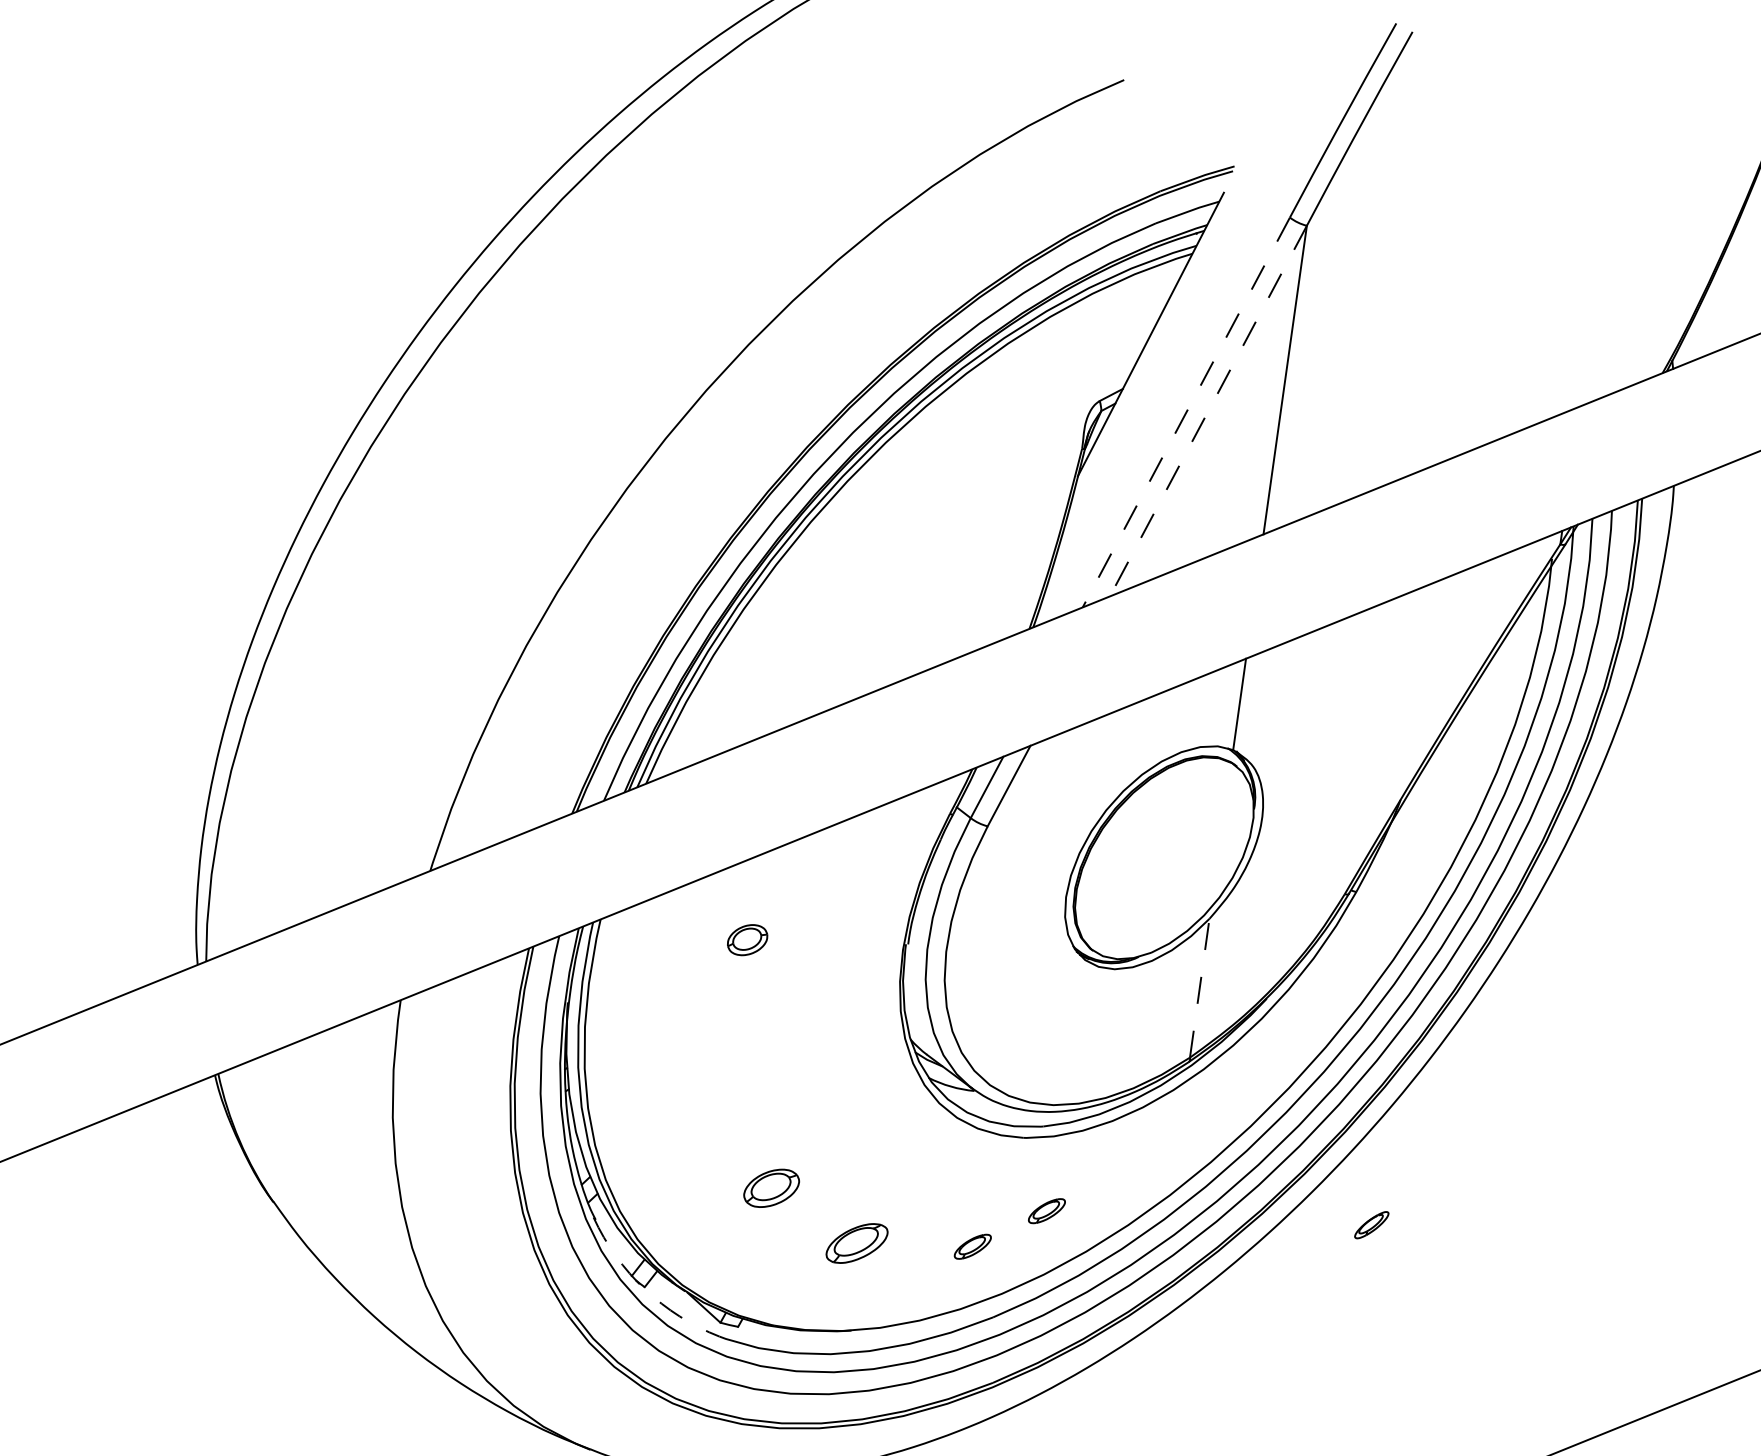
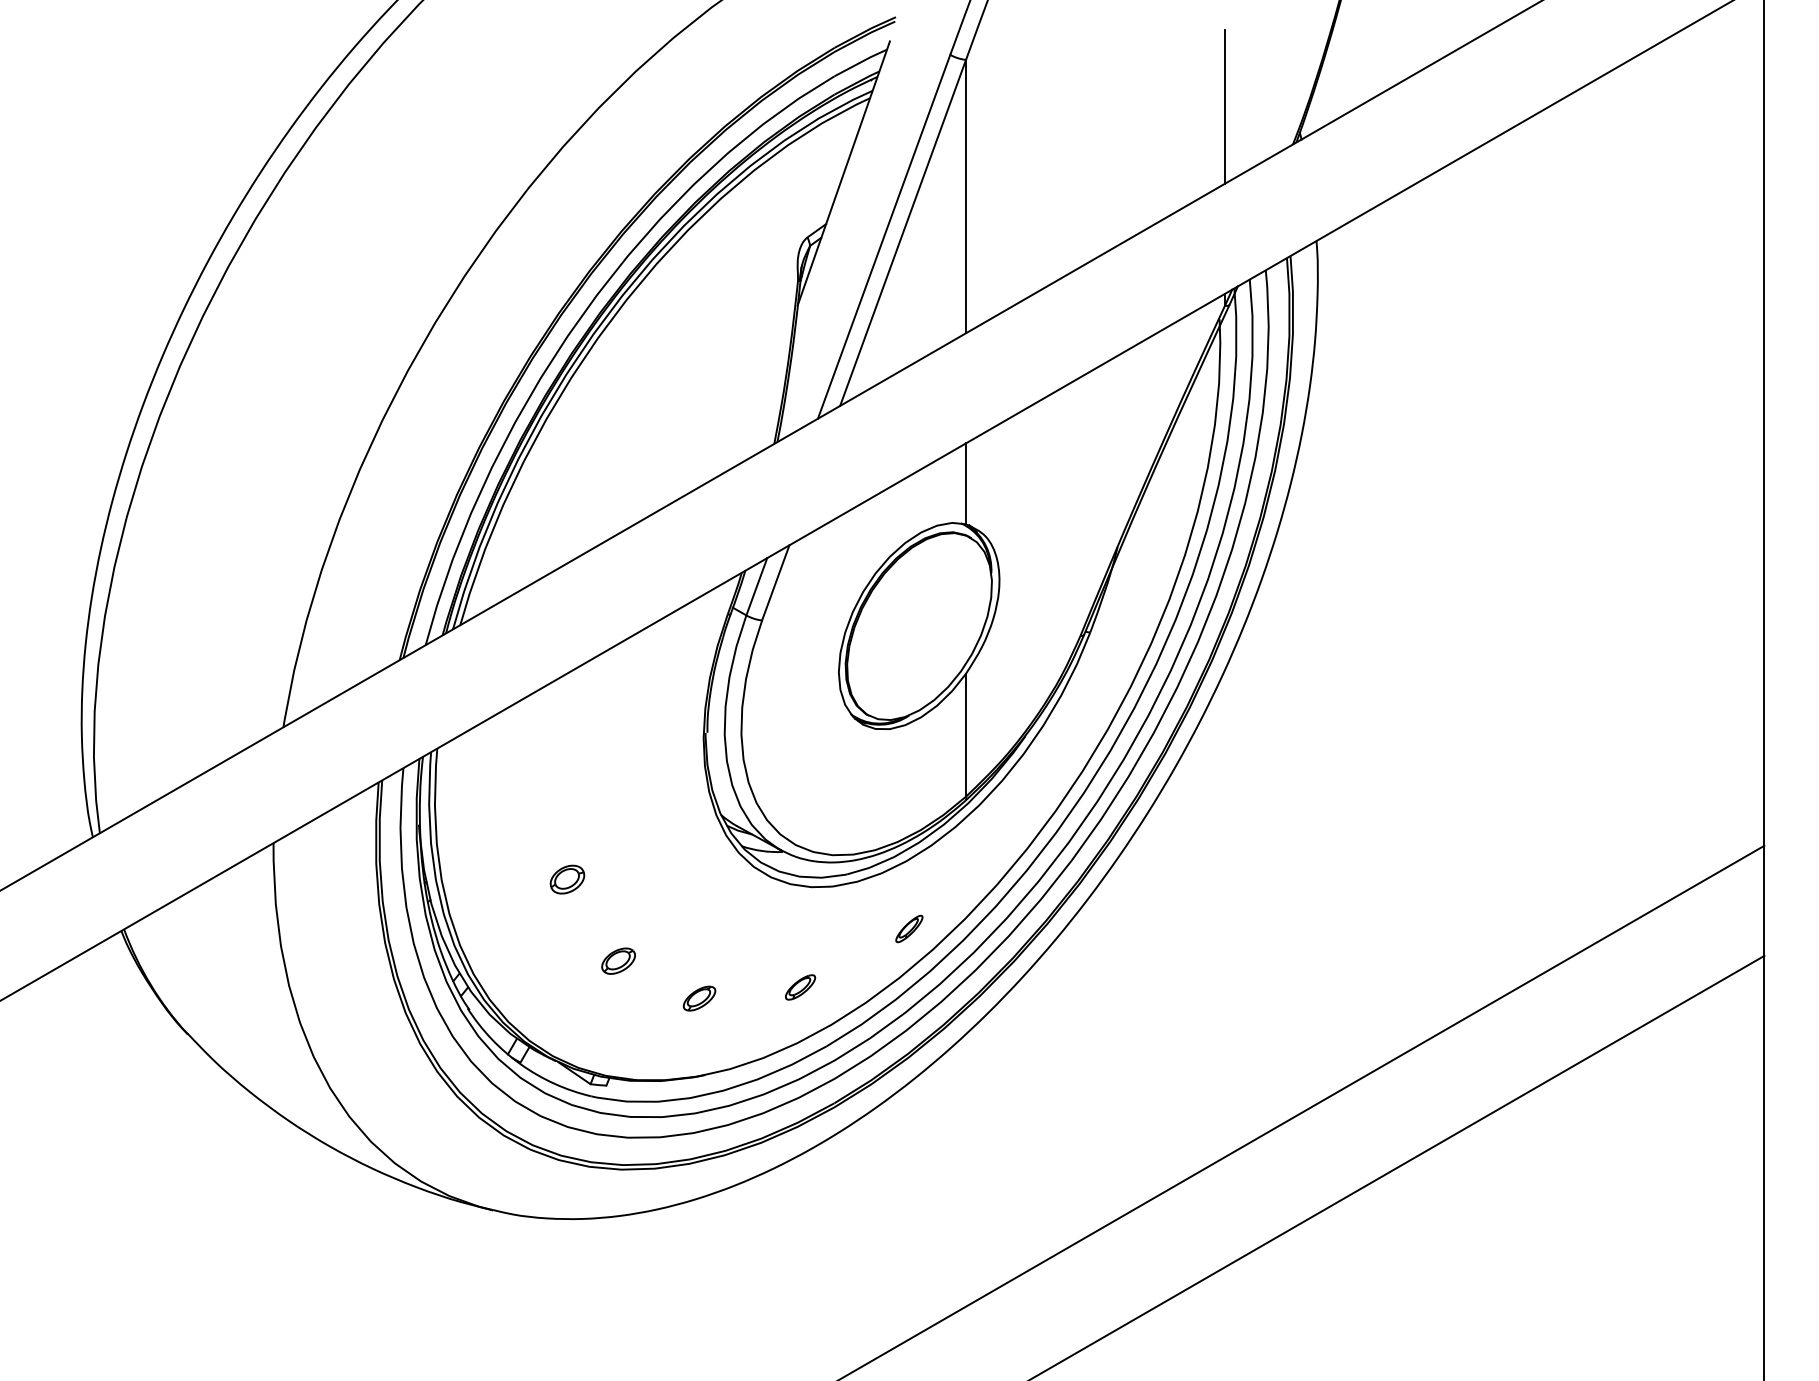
line: (1592, 319) -> (1225, 106), added
line: (1207, 411) -> (902, 233), dashed -> solid
line: (1186, 412) -> (884, 236), dashed -> solid
part: (747, 940) -> (567, 879), moved
line: (1200, 987) -> (966, 734), dashed -> solid
part: (771, 1187) -> (618, 960), size x0.71
part: (1046, 1211) -> (860, 947), removed
part: (1372, 1224) -> (909, 928), moved
part: (857, 1243) -> (699, 998), size x0.62
arc: (644, 1289) -> (520, 1064), dashed -> solid

